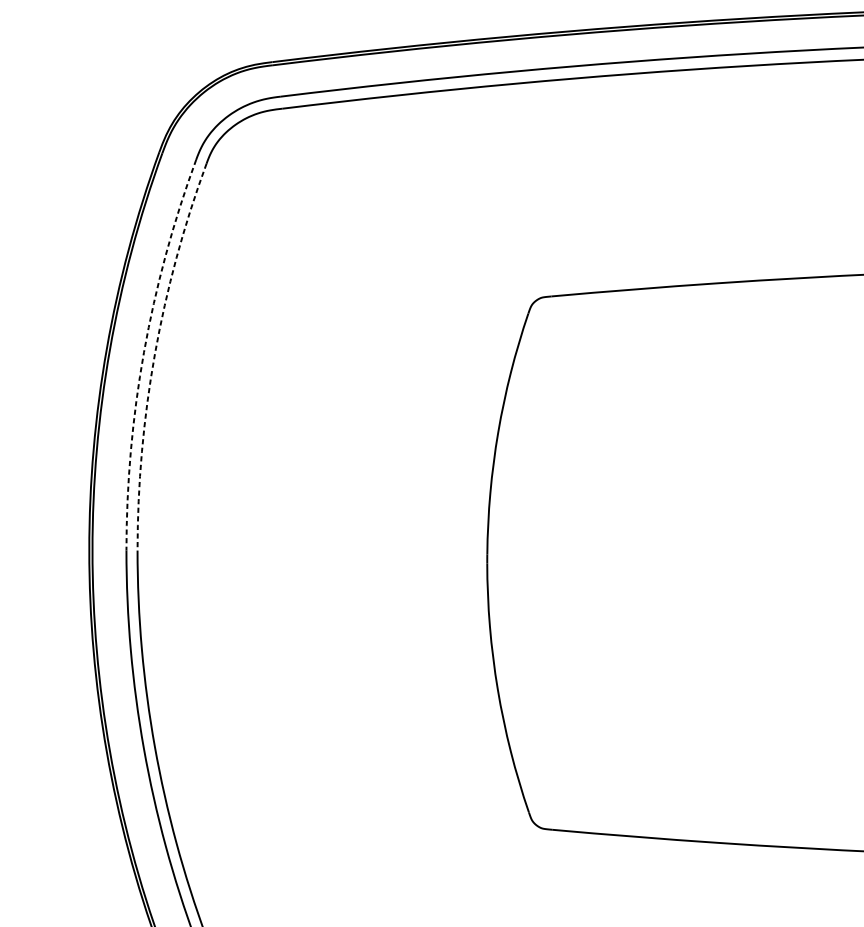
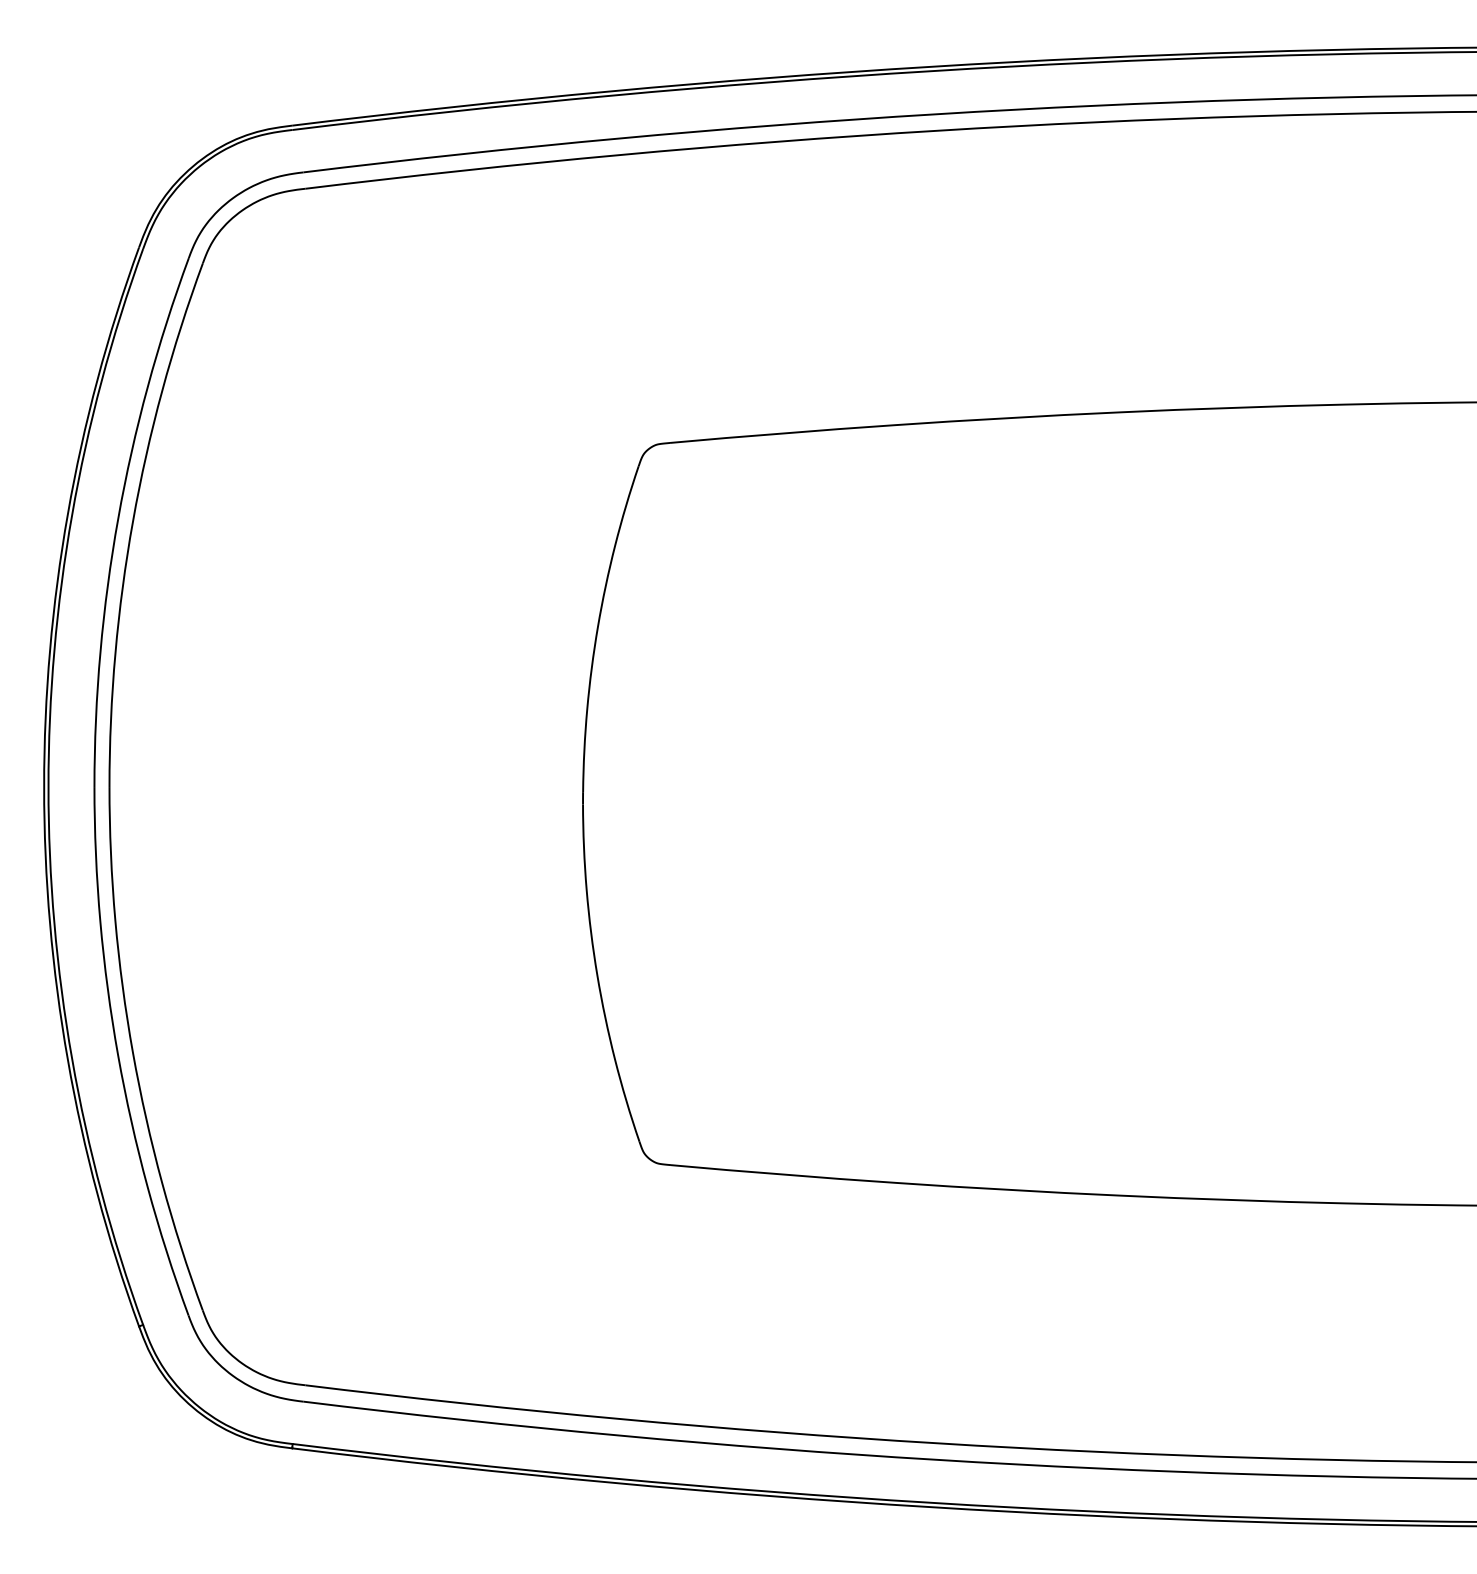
arc: (144, 352) -> (118, 518), dashed -> solid
arc: (155, 354) -> (133, 521), dashed -> solid

